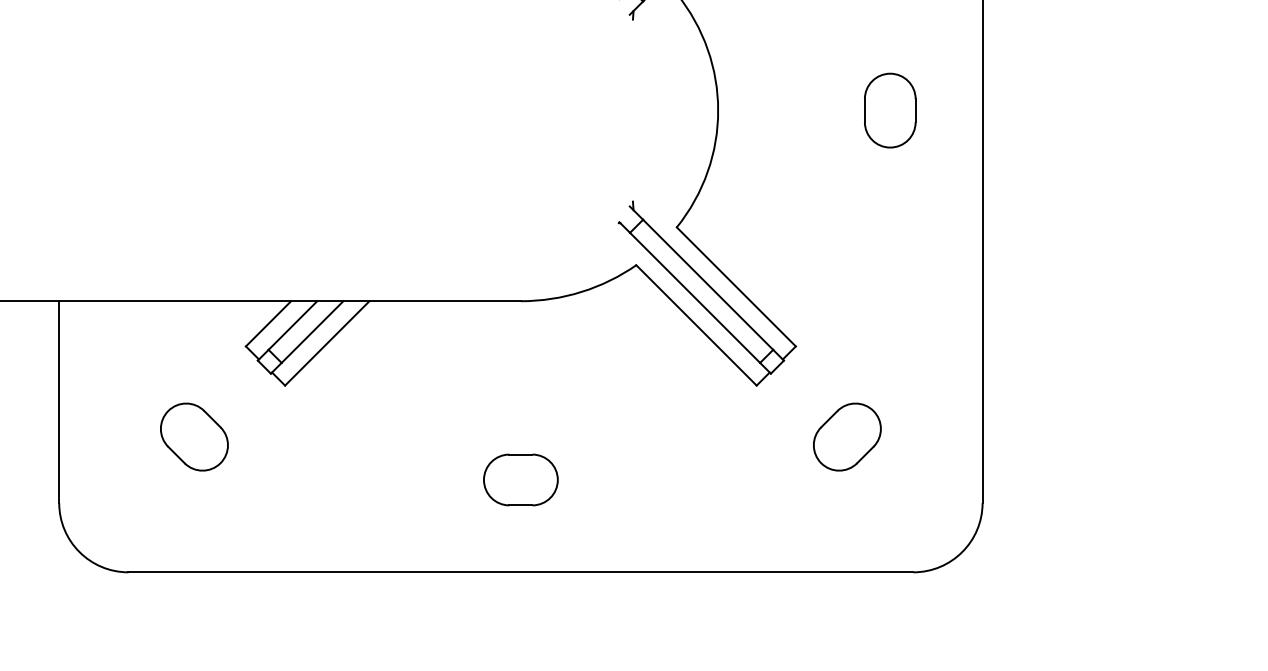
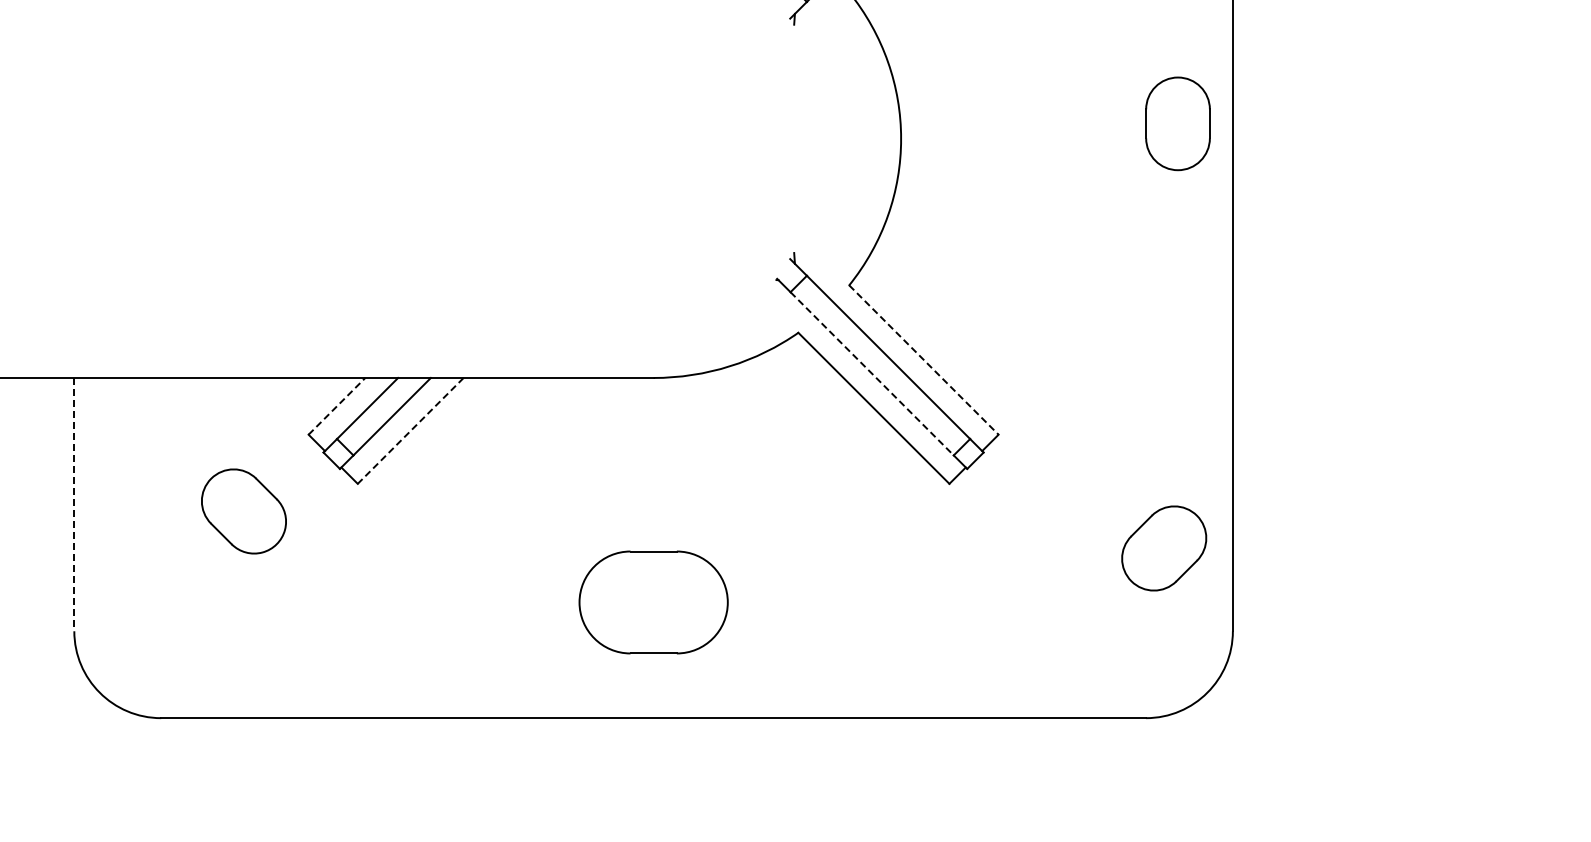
part: (889, 110) -> (1177, 123), moved
line: (736, 287) -> (923, 360), solid -> dashed
line: (695, 298) -> (872, 374), solid -> dashed
line: (268, 323) -> (337, 406), solid -> dashed
line: (327, 343) -> (410, 430), solid -> dashed
line: (59, 402) -> (74, 504), solid -> dashed
part: (194, 437) -> (243, 511), moved
part: (847, 437) -> (1164, 548), moved
part: (520, 479) -> (653, 601), size x1.6

